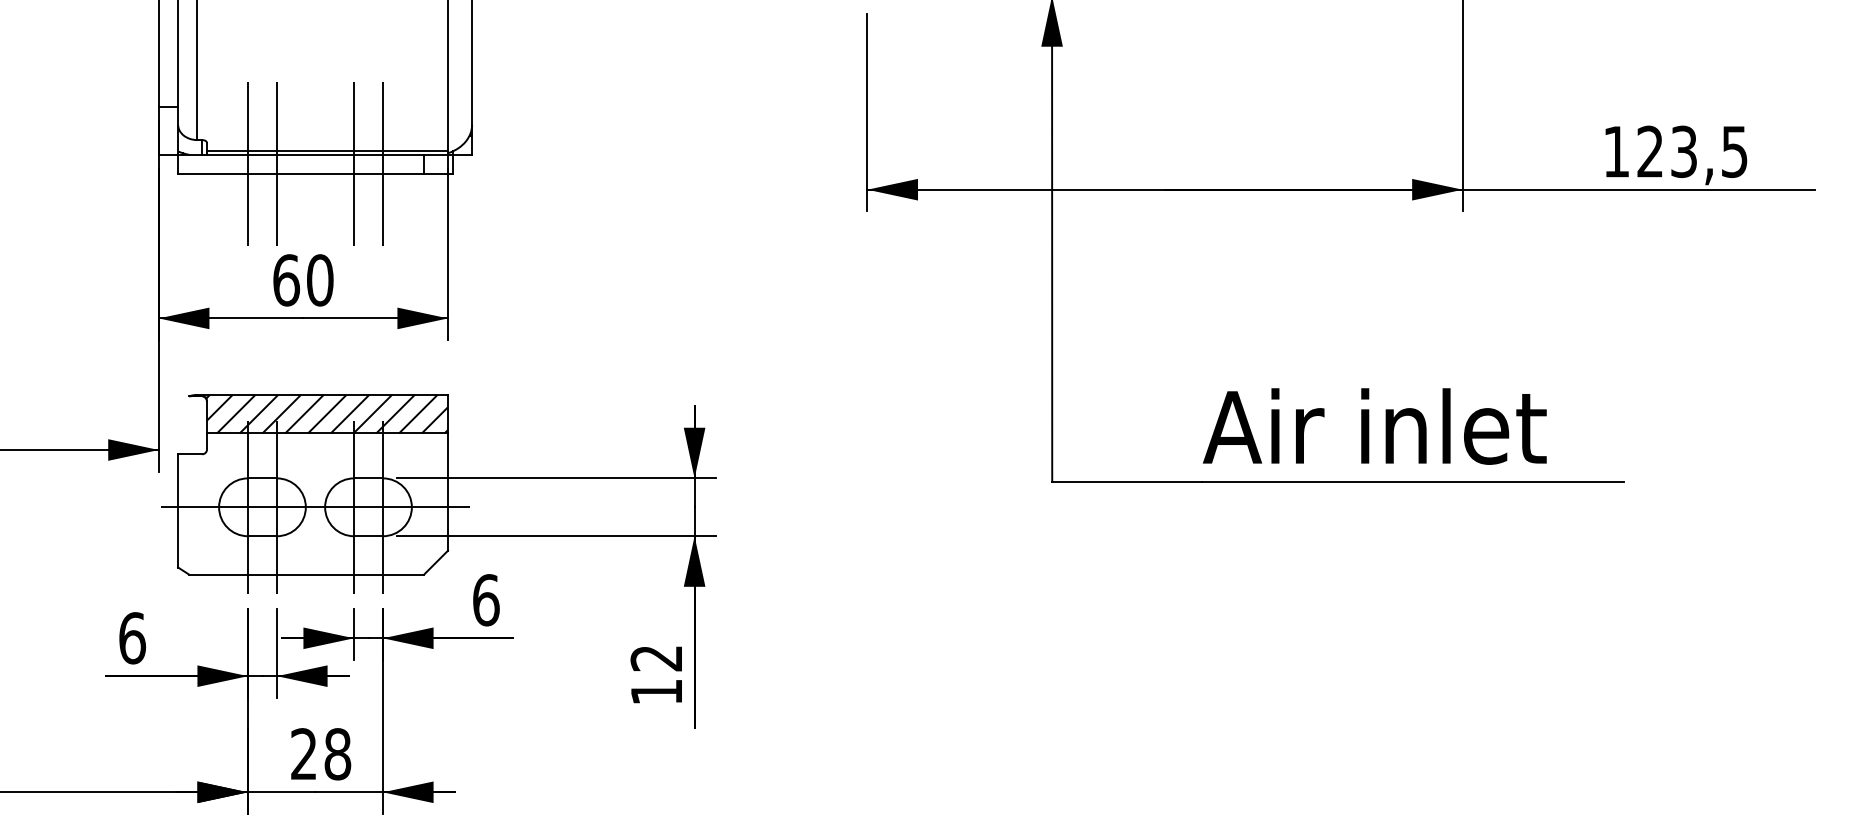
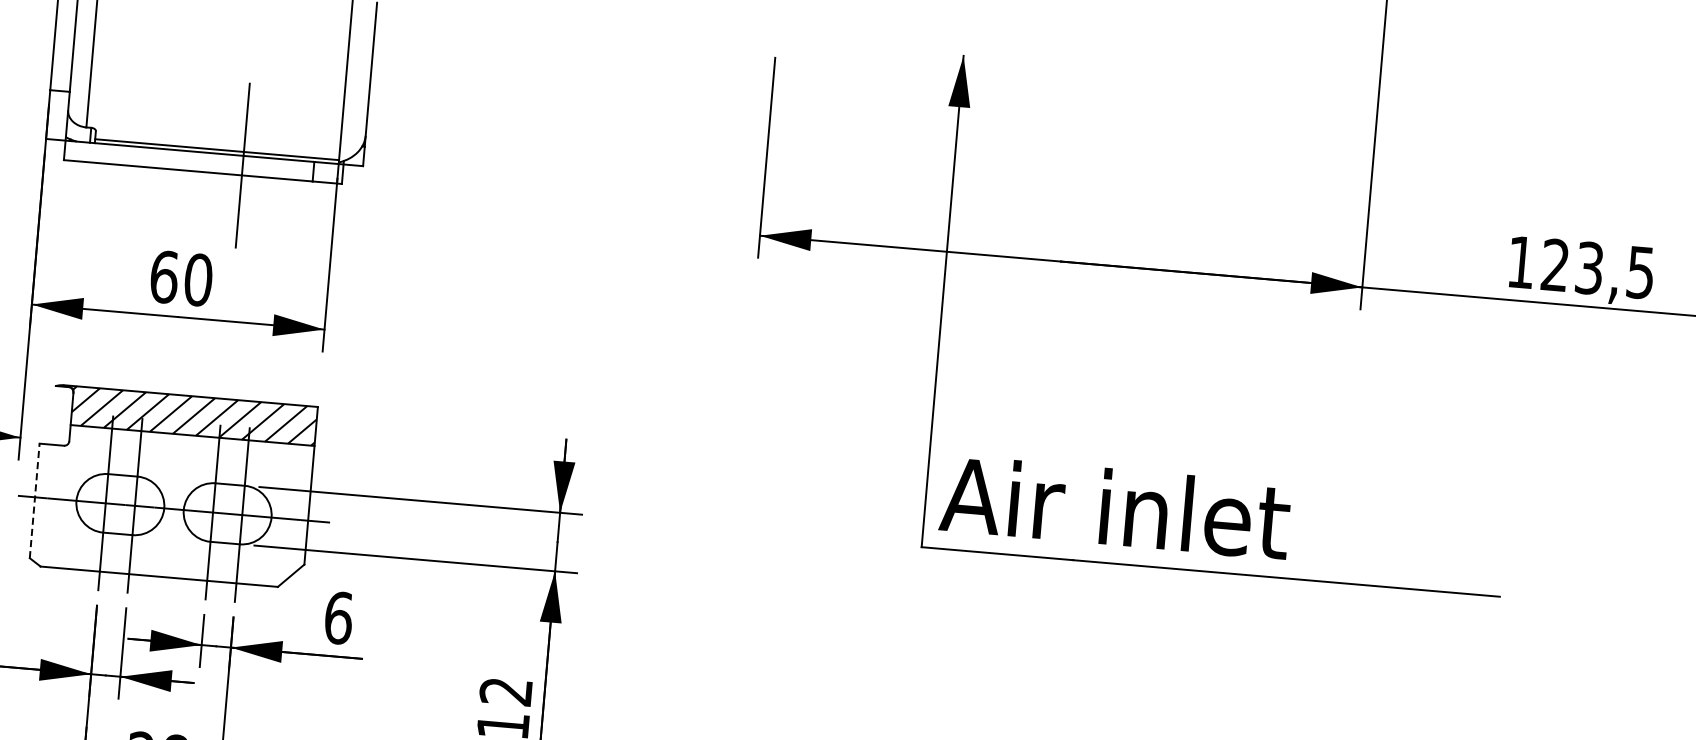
line: (248, 164) -> (135, 156), removed
line: (276, 164) -> (164, 158), removed
line: (382, 164) -> (271, 168), removed
text: (1374, 426) -> (1114, 507), moved
line: (178, 510) -> (35, 500), solid -> dashed

